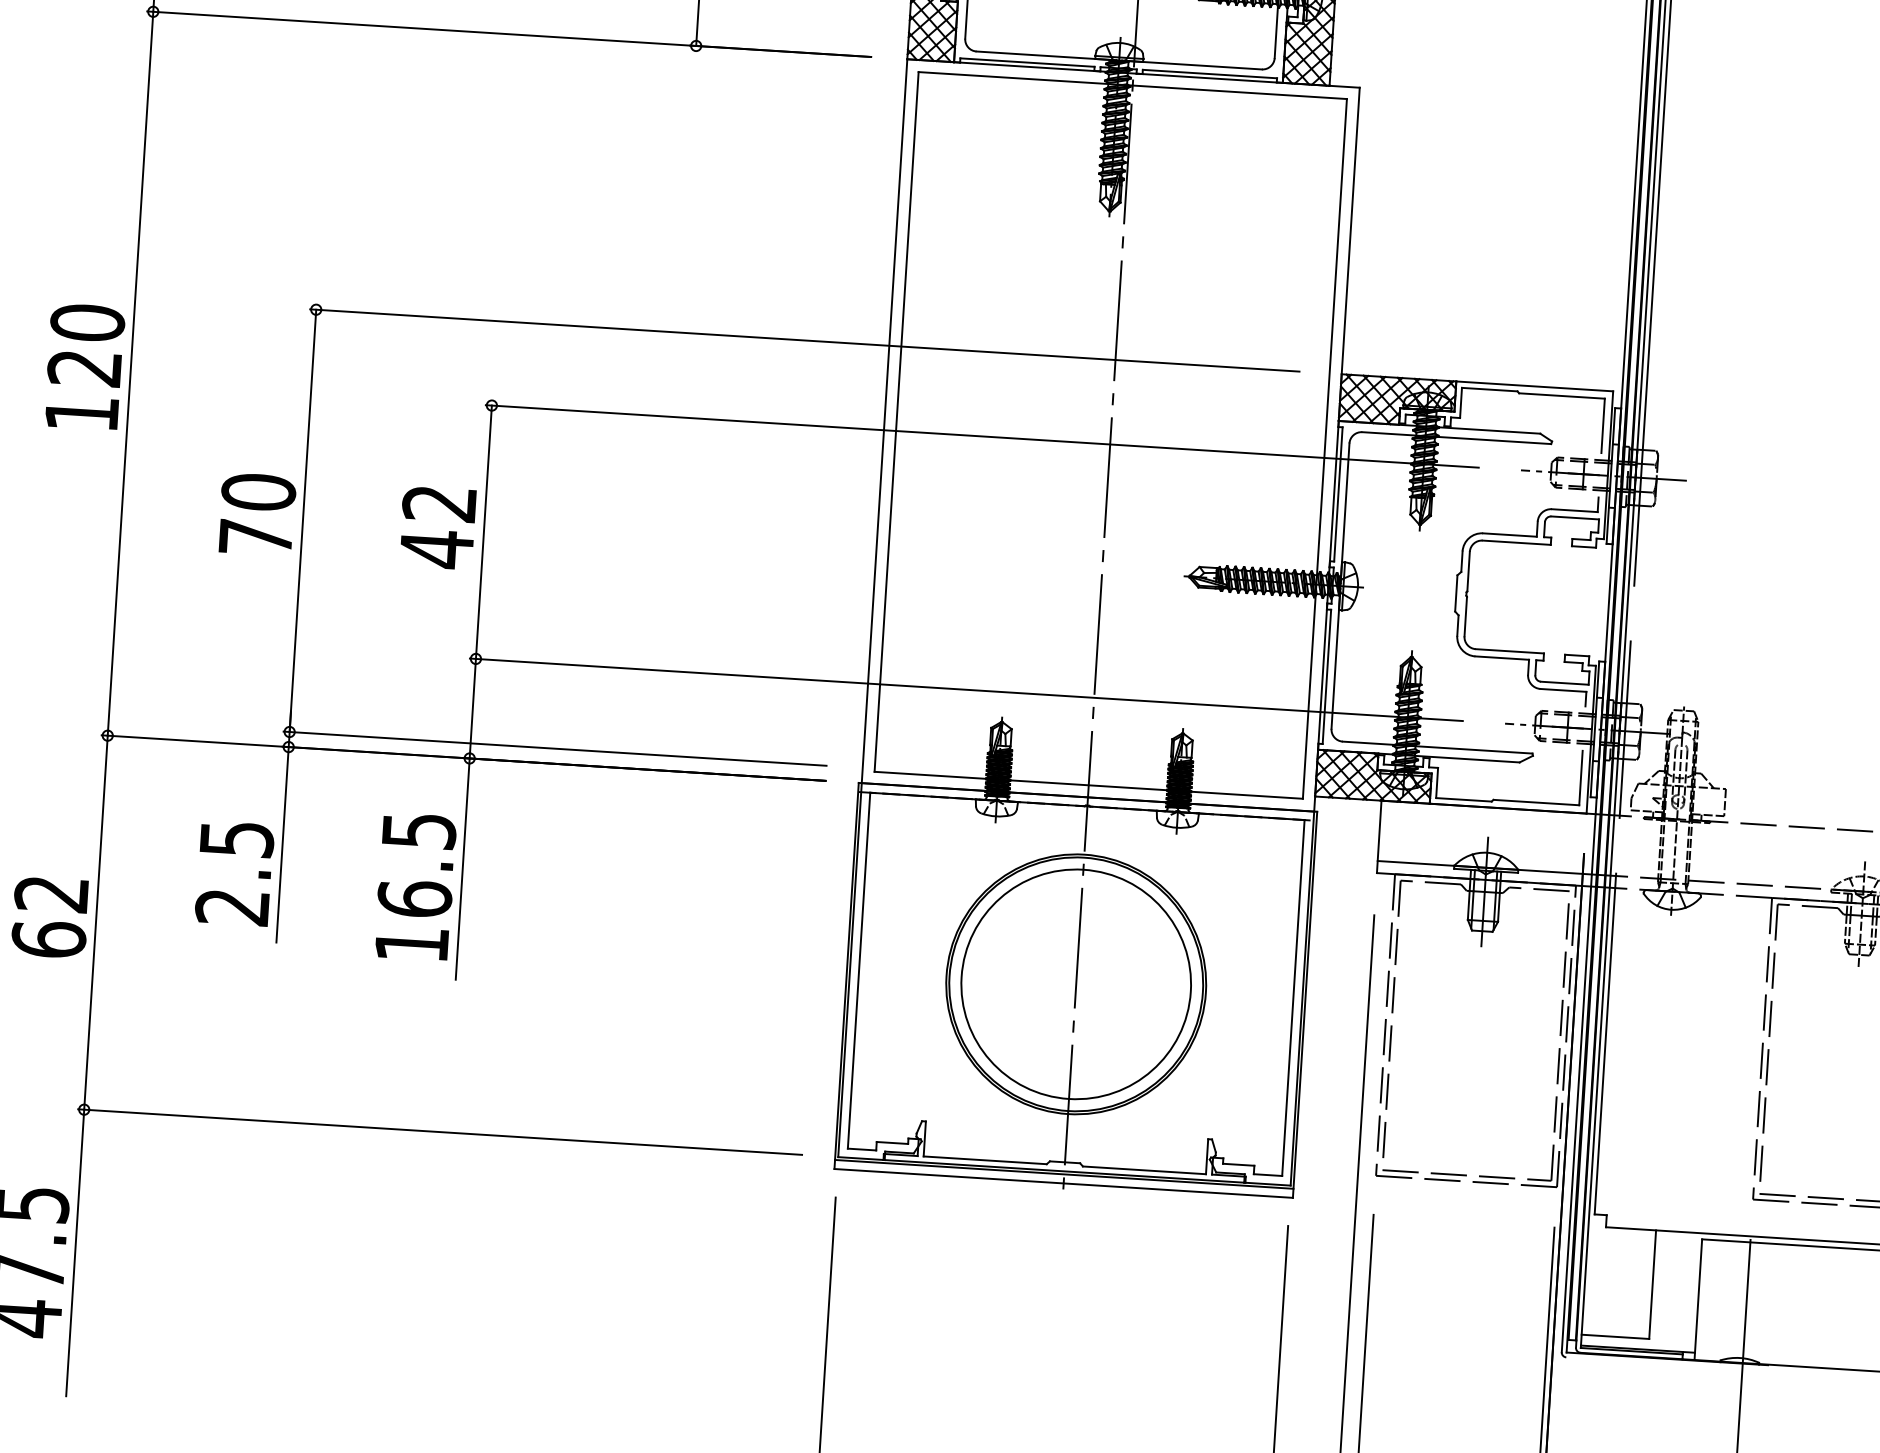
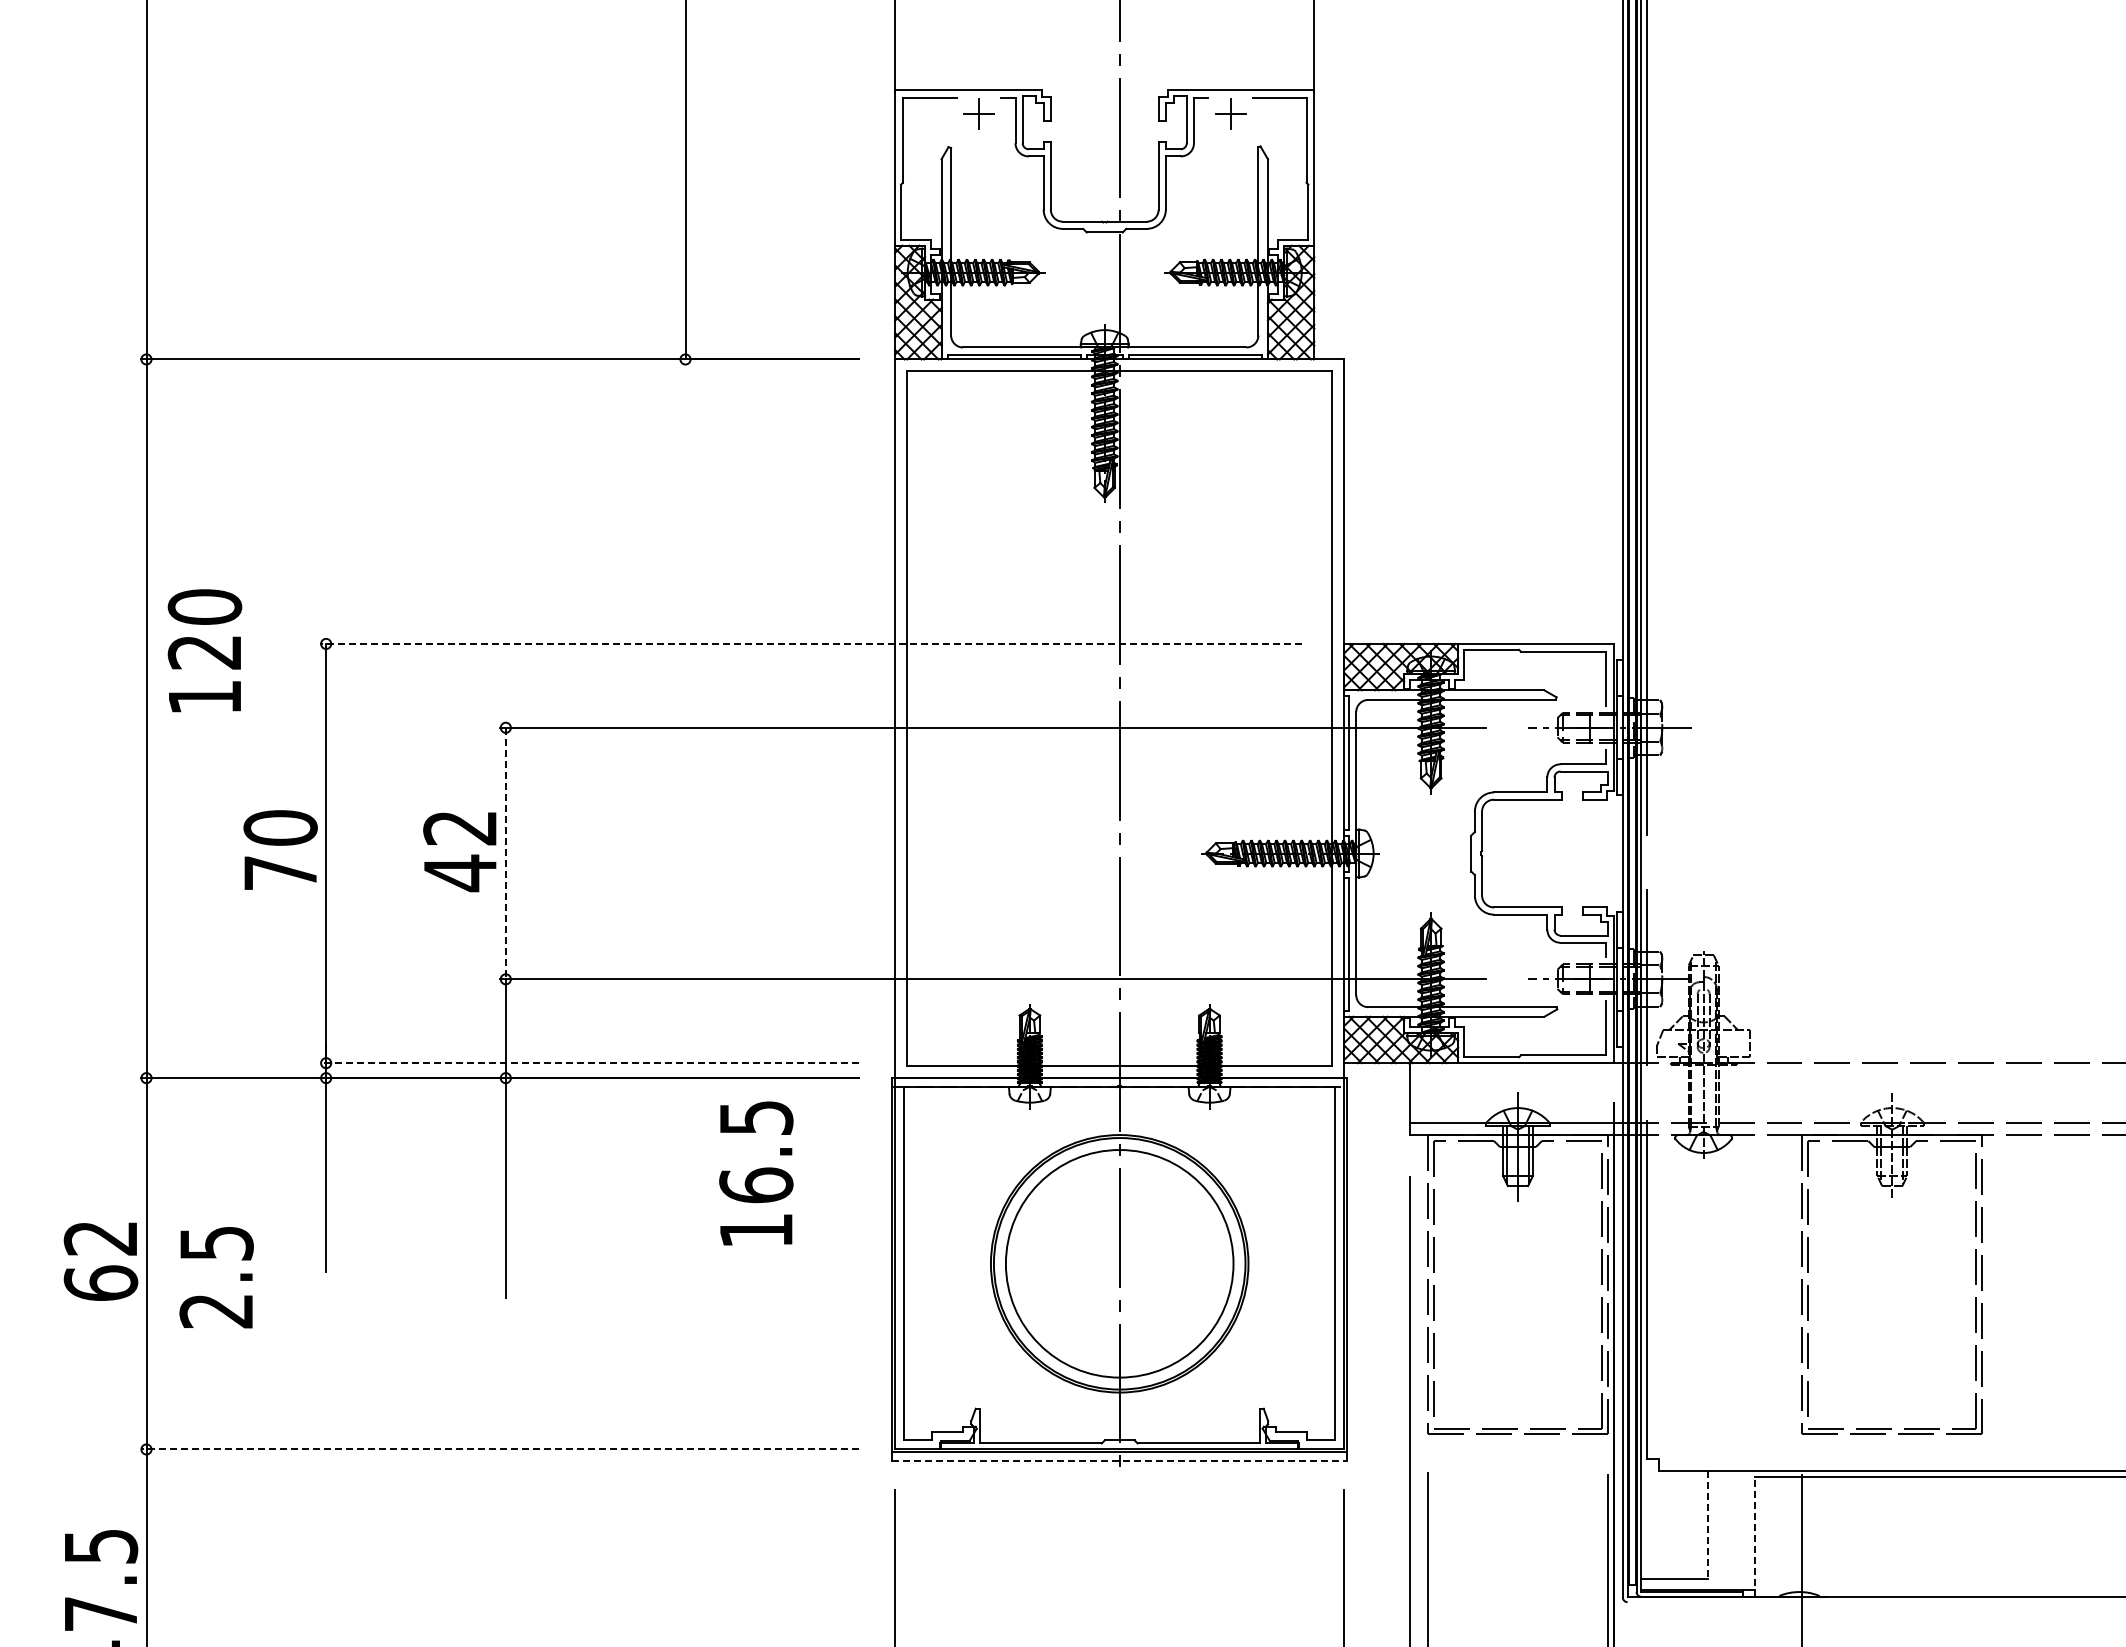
line: (804, 339) -> (810, 643), solid -> dashed
text: (84, 366) -> (204, 650), moved
line: (483, 532) -> (505, 853), solid -> dashed
line: (554, 749) -> (589, 1063), solid -> dashed
text: (234, 873) -> (216, 1277), moved
text: (415, 886) -> (756, 1173), moved
line: (439, 1132) -> (499, 1449), solid -> dashed
line: (1063, 1183) -> (1119, 1461), solid -> dashed
line: (1652, 1284) -> (1708, 1524), solid -> dashed
line: (1698, 1299) -> (1754, 1536), solid -> dashed

